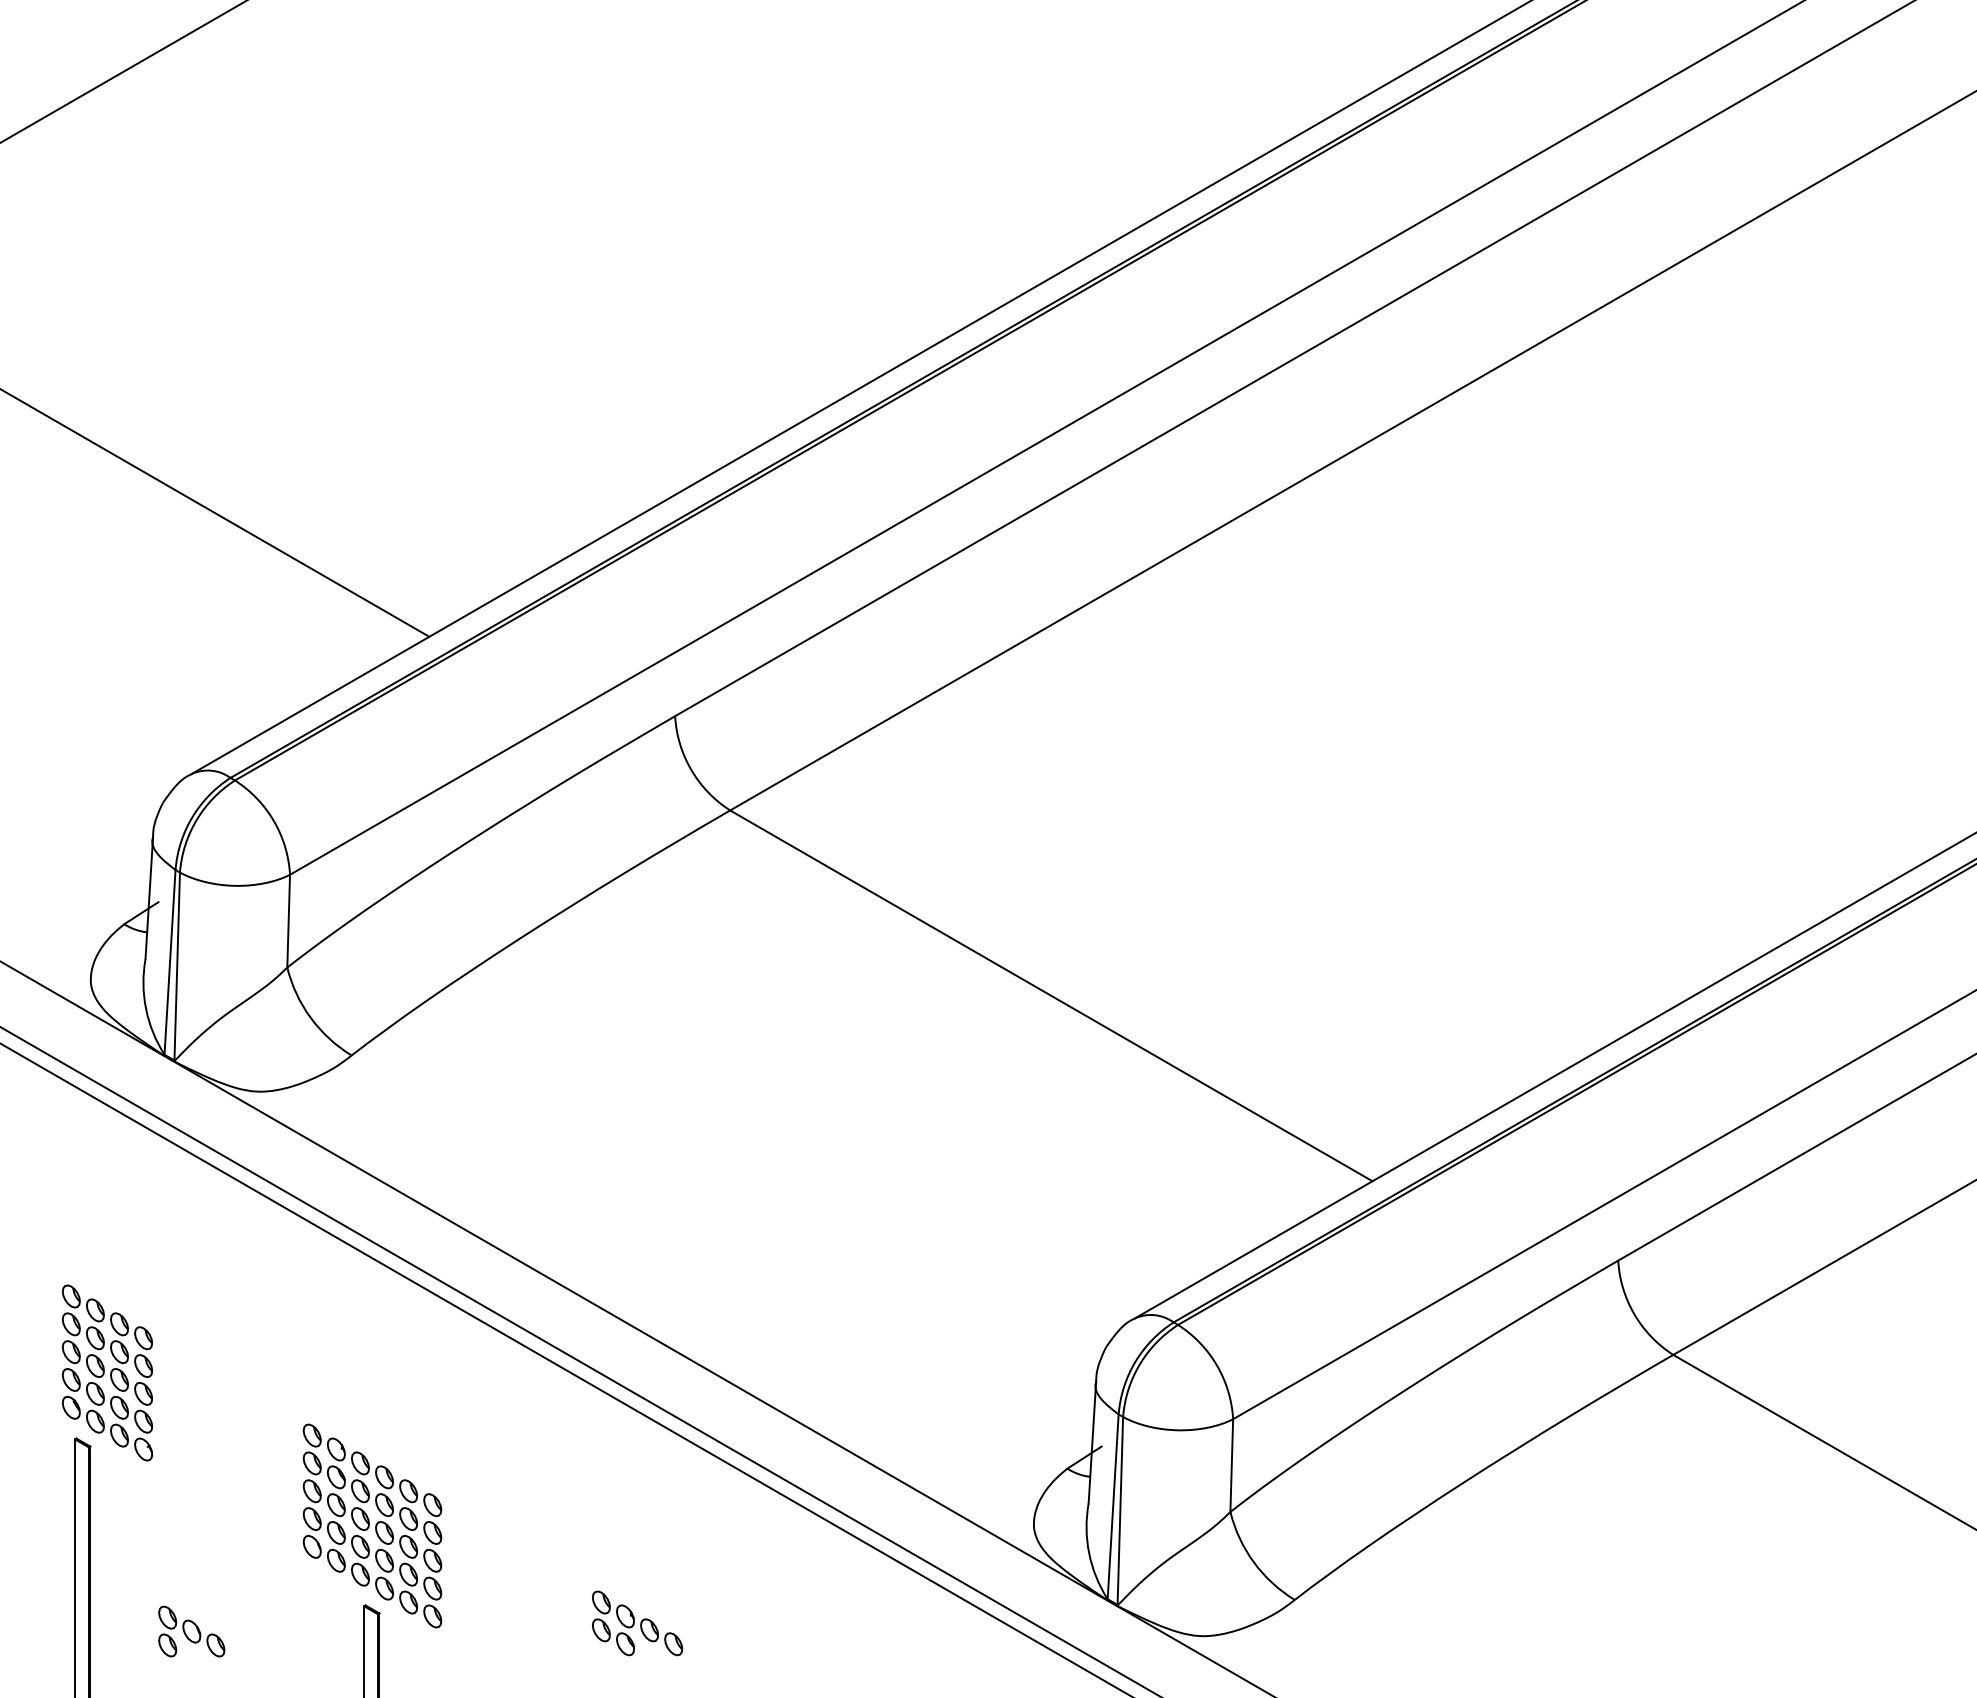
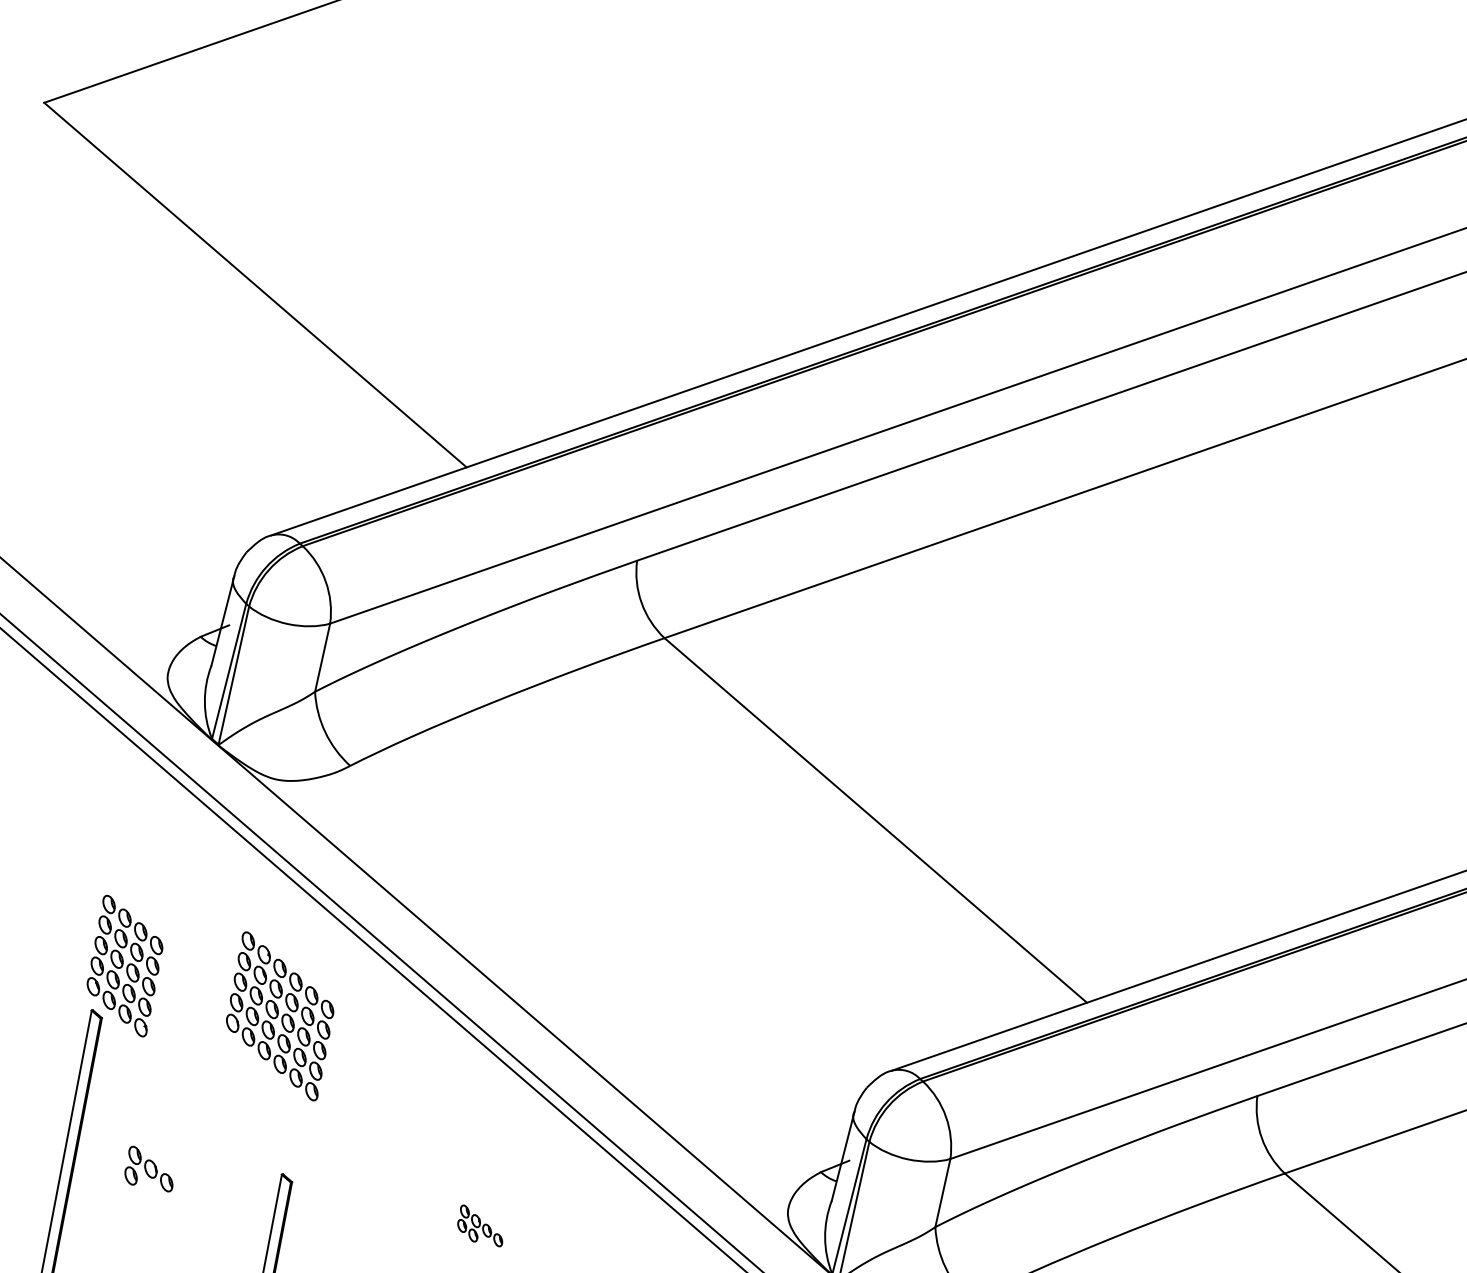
part: (372, 1525) -> (280, 1016), moved
part: (637, 1623) -> (481, 1225), size x0.7

